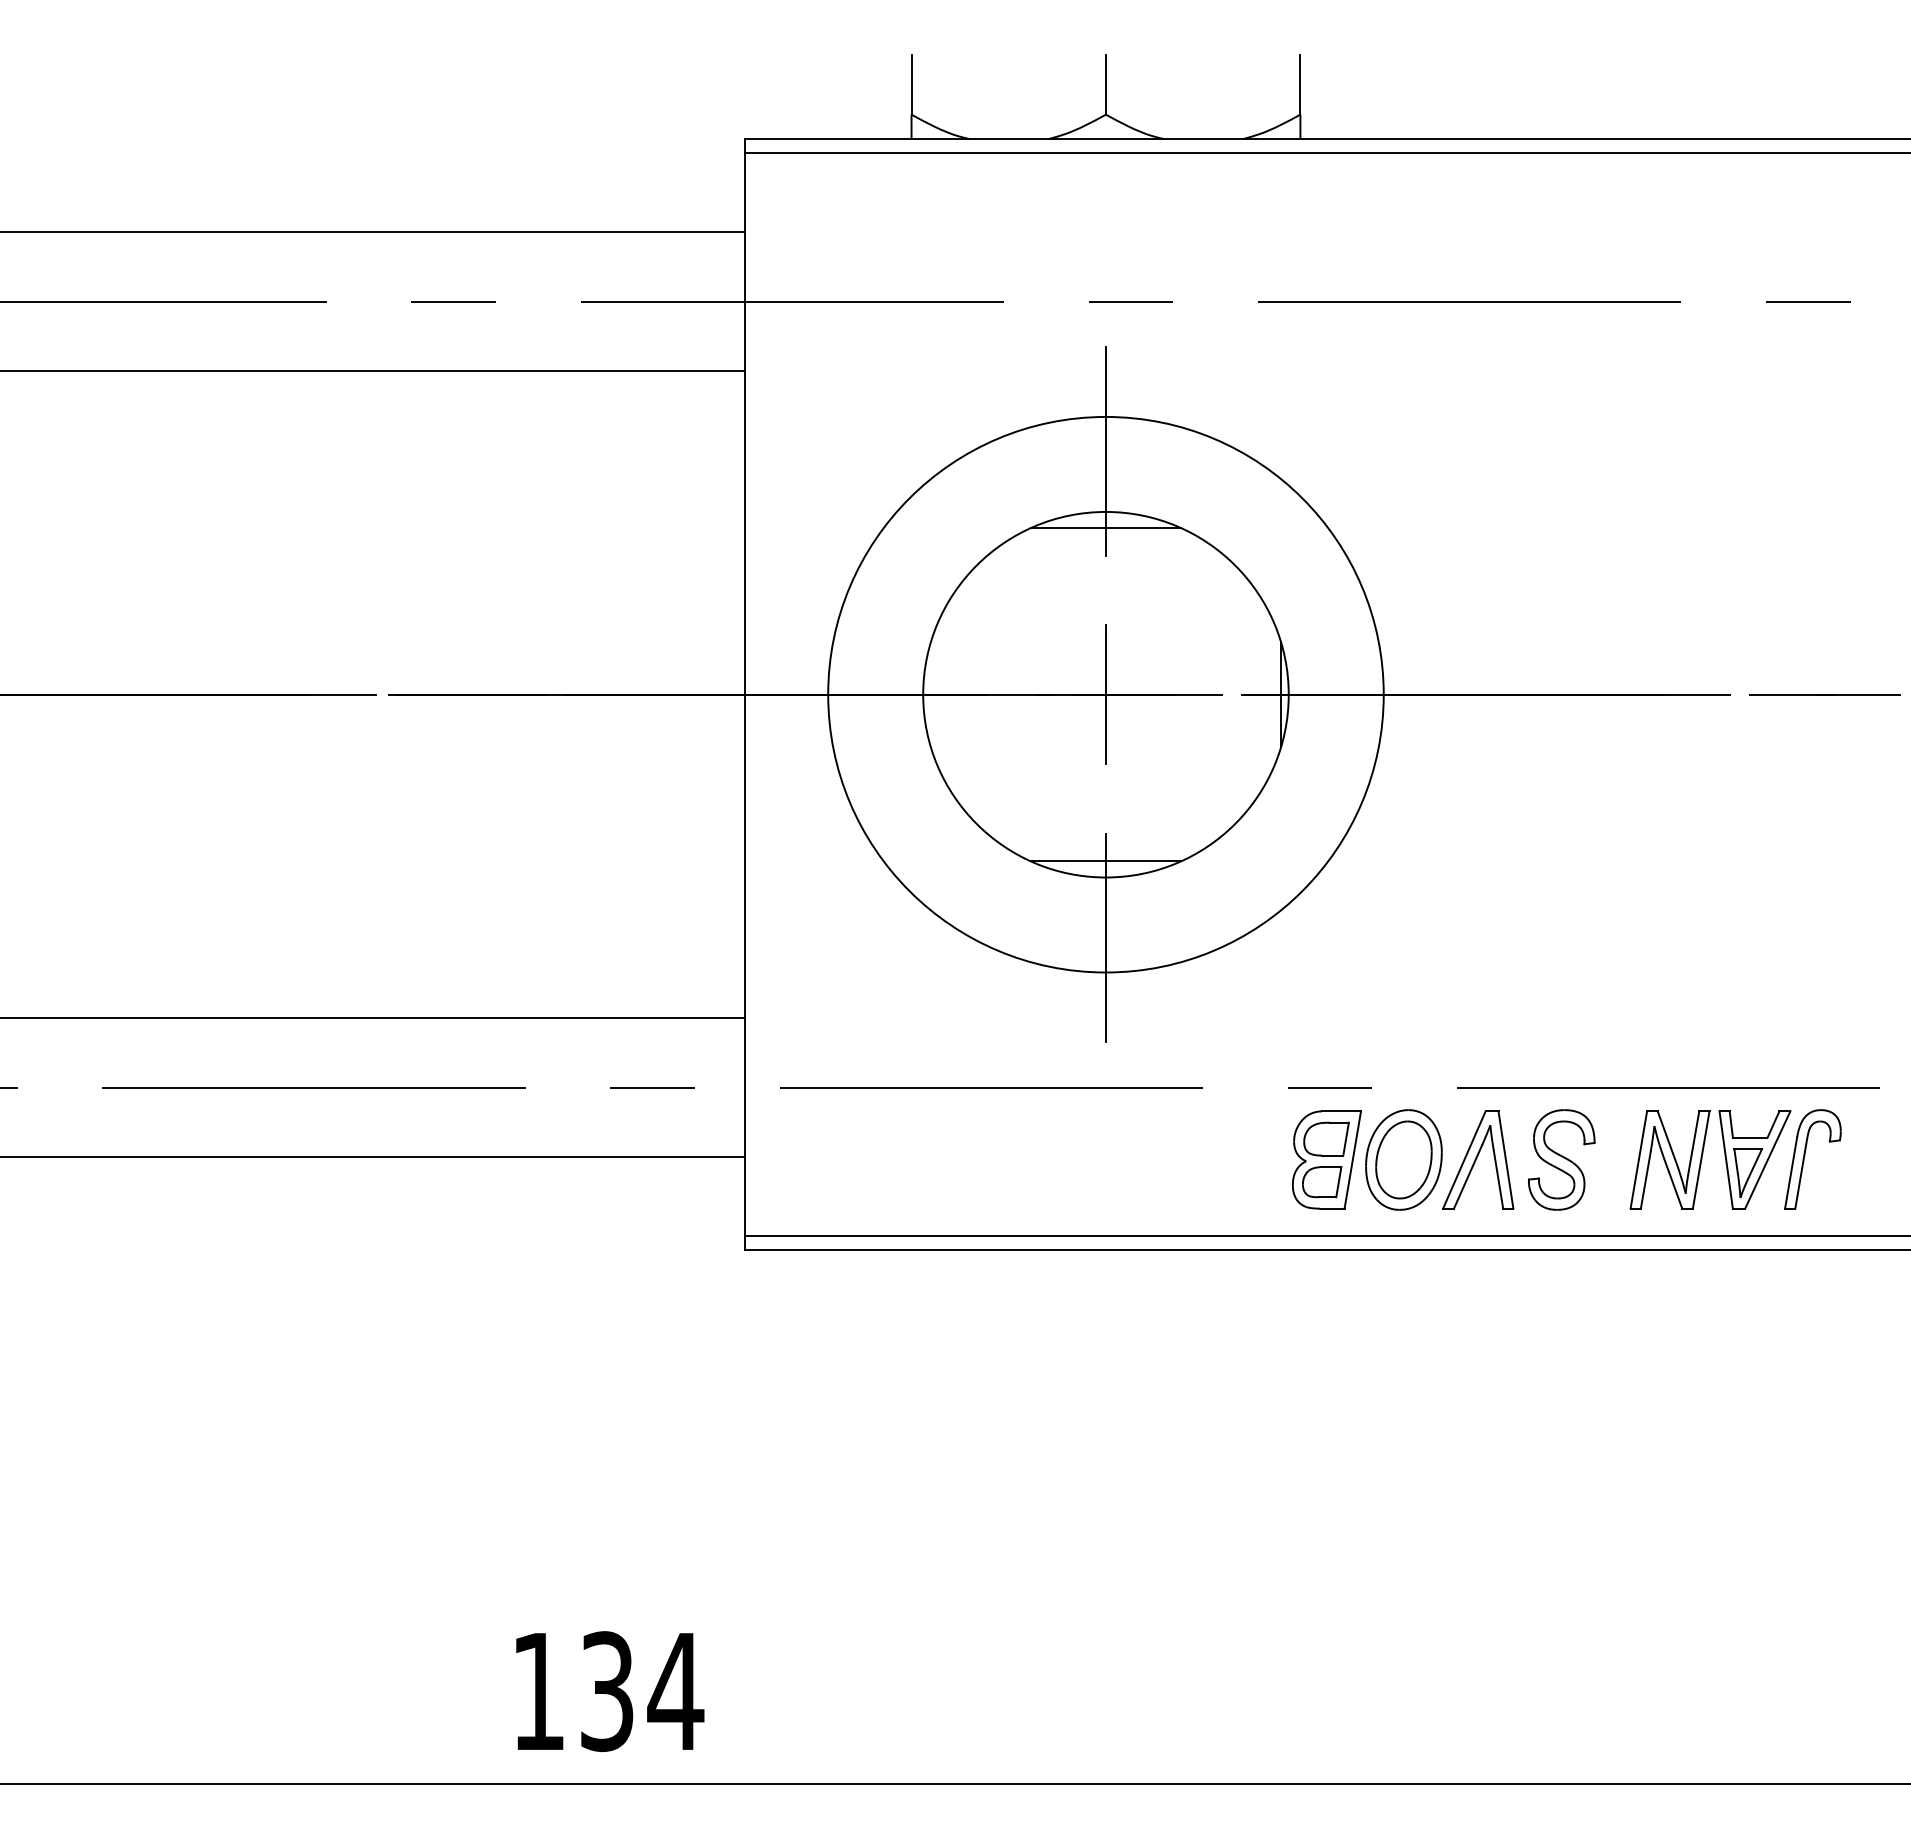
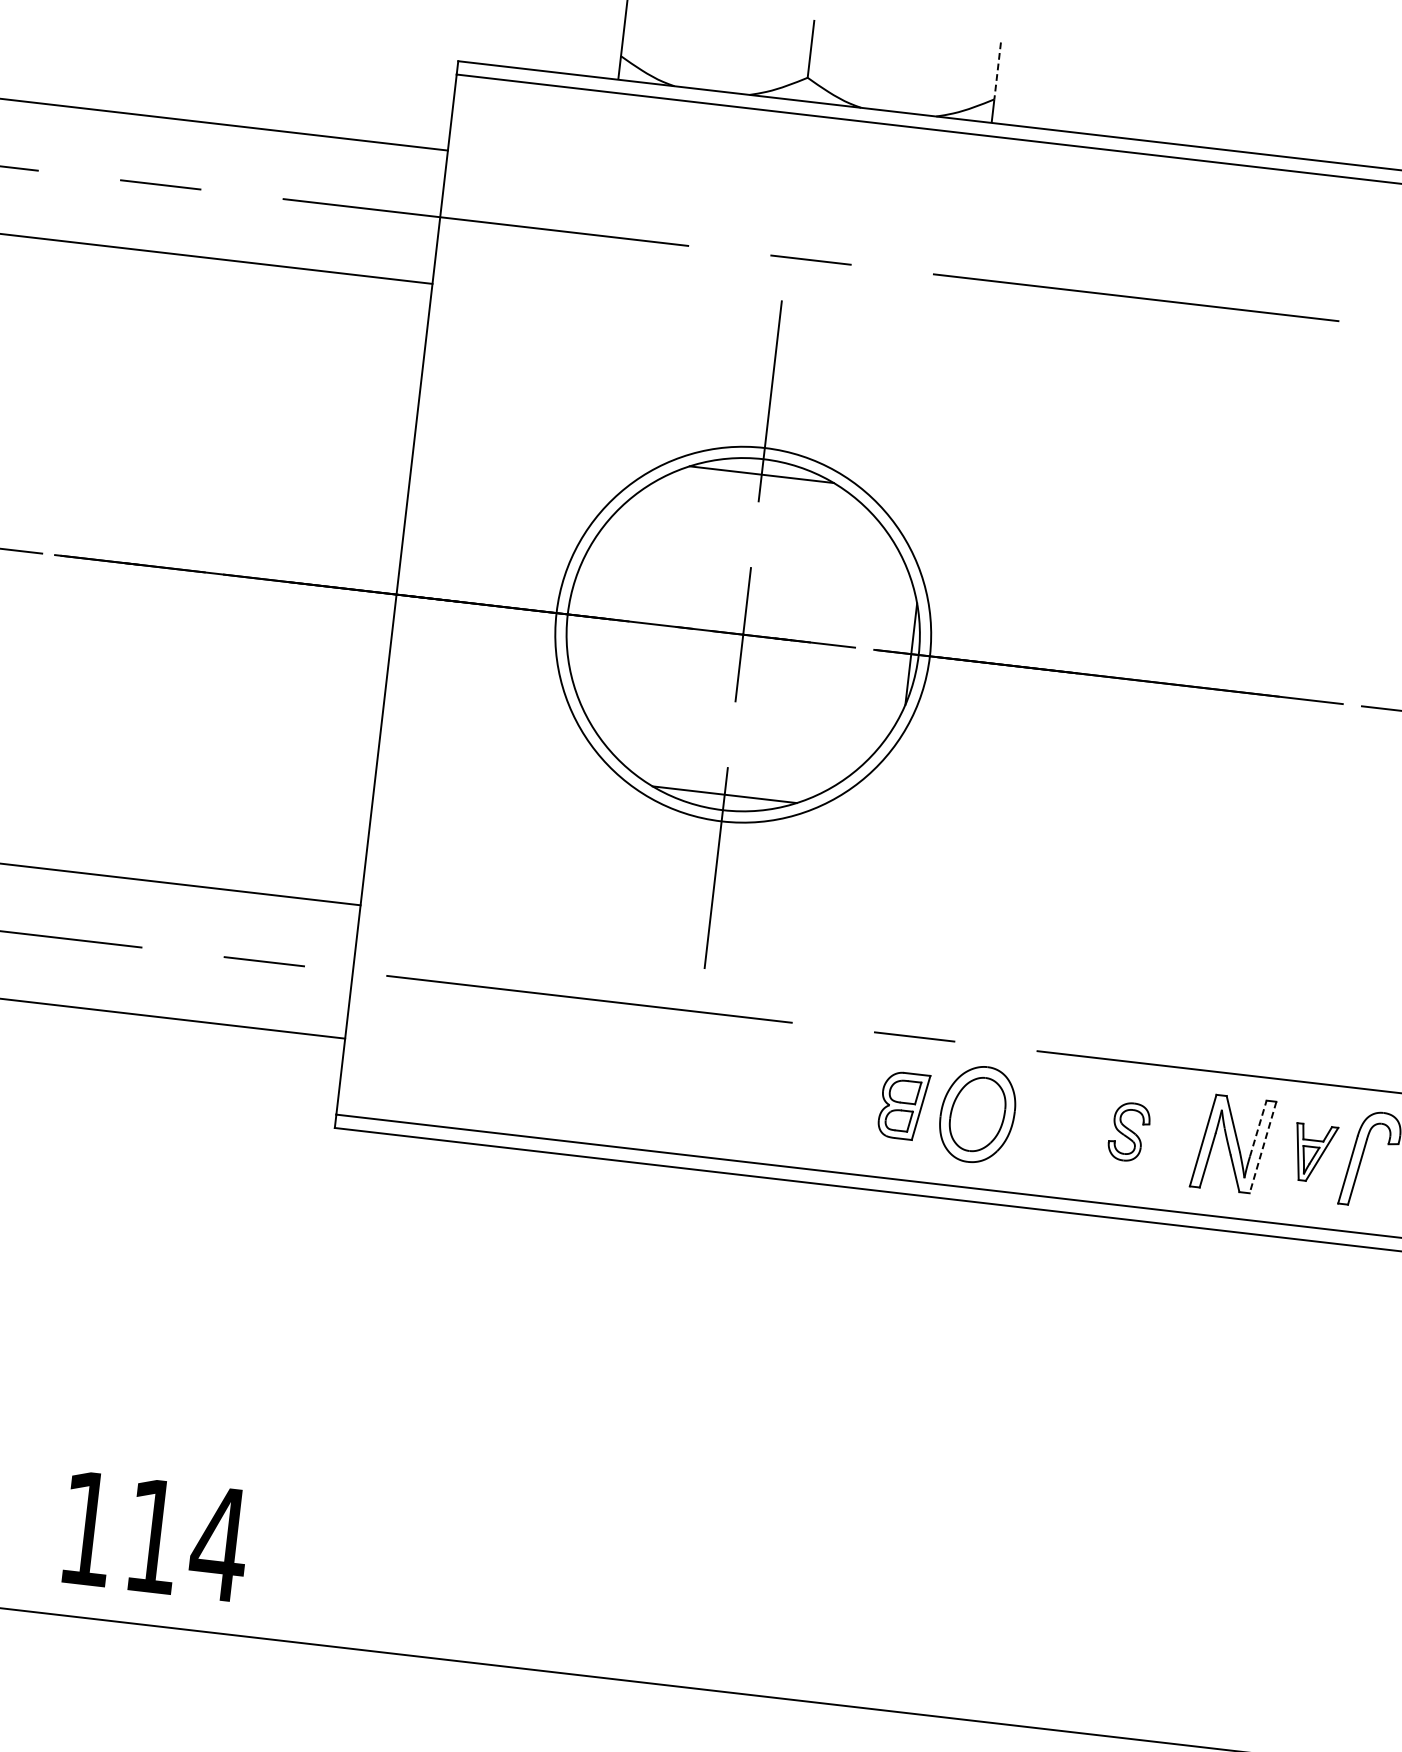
line: (1300, 85) -> (997, 71), solid -> dashed
circle: (1105, 694) -> (742, 634), size x0.7
line: (1694, 1140) -> (1258, 1128), solid -> dashed
part: (1326, 1159) -> (903, 1105), size x0.7
part: (1478, 1159) -> (1049, 1122), removed
part: (1561, 1159) -> (1128, 1131), size x0.6
part: (1754, 1159) -> (1314, 1152), size x0.6
line: (1701, 1160) -> (1263, 1148), solid -> dashed
text: (607, 1691) -> (153, 1536), 134 -> 114

